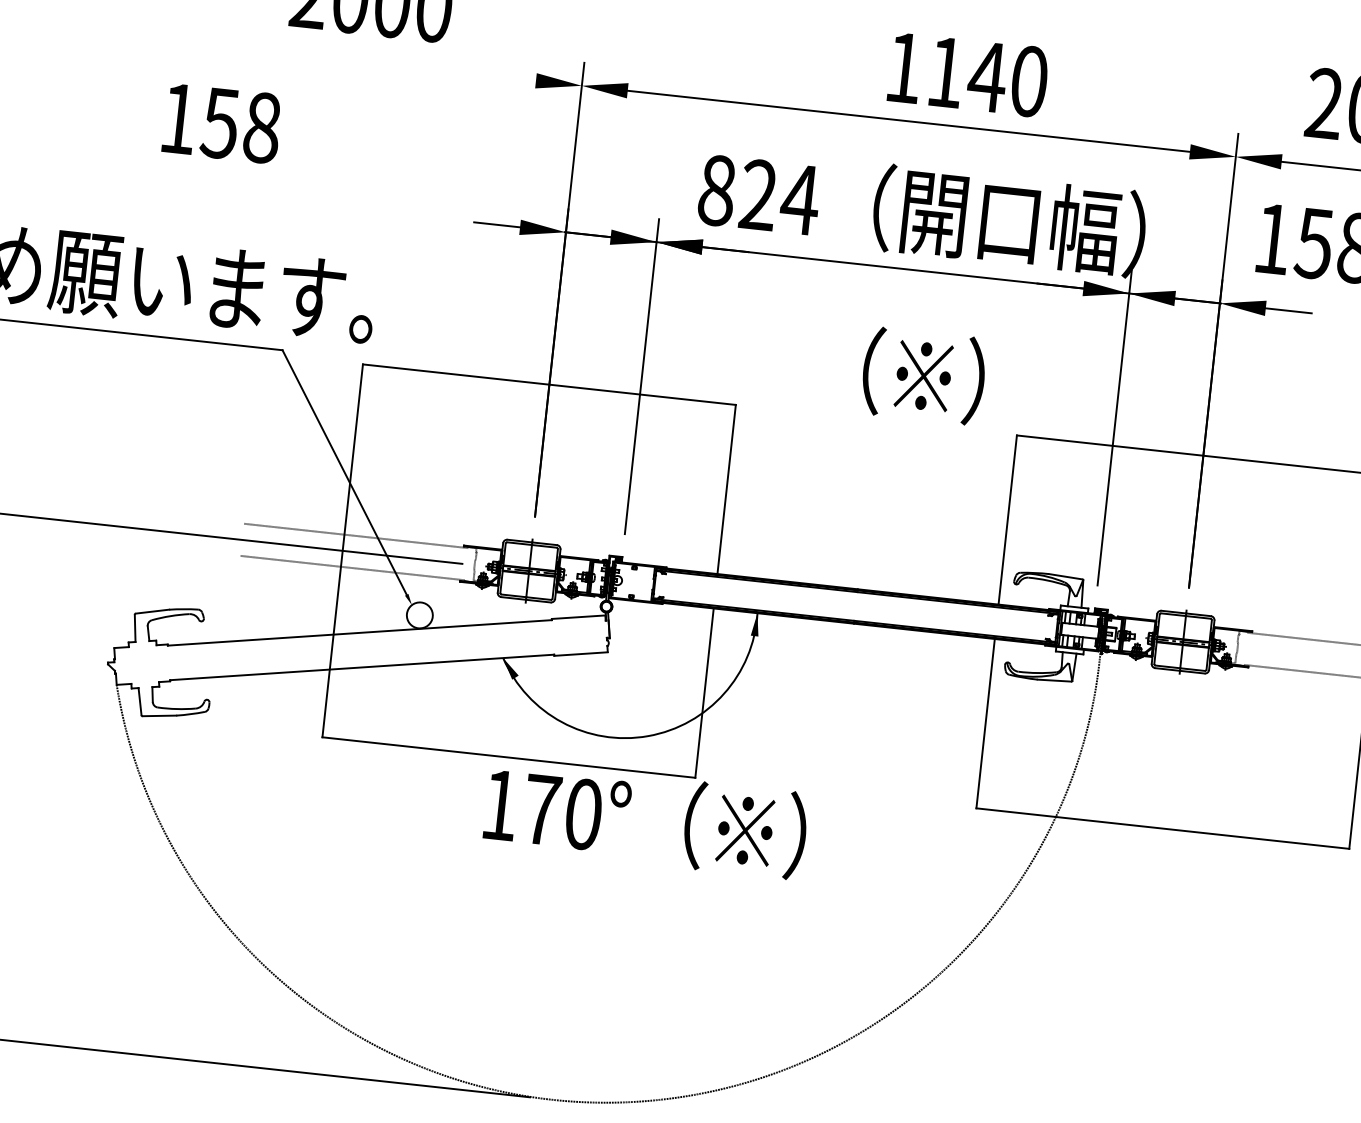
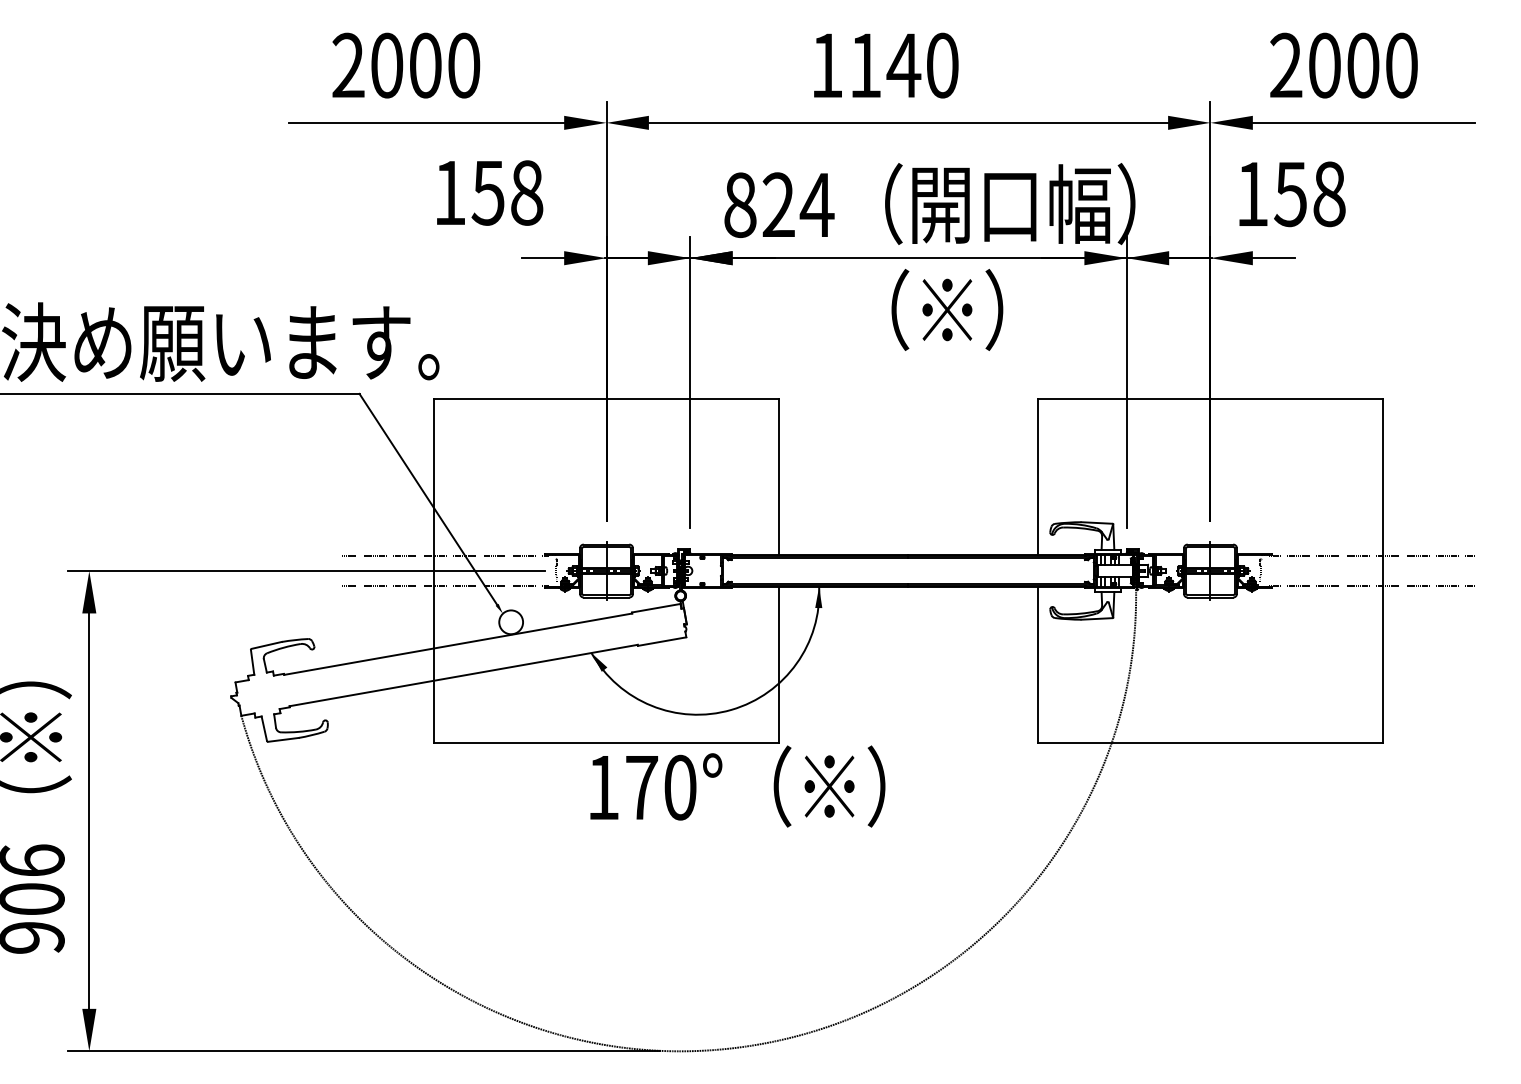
line: (386, 64) -> (426, 122), added
text: (968, 74) -> (886, 65), moved
text: (222, 123) -> (490, 192), moved
text: (923, 375) -> (947, 309), moved

